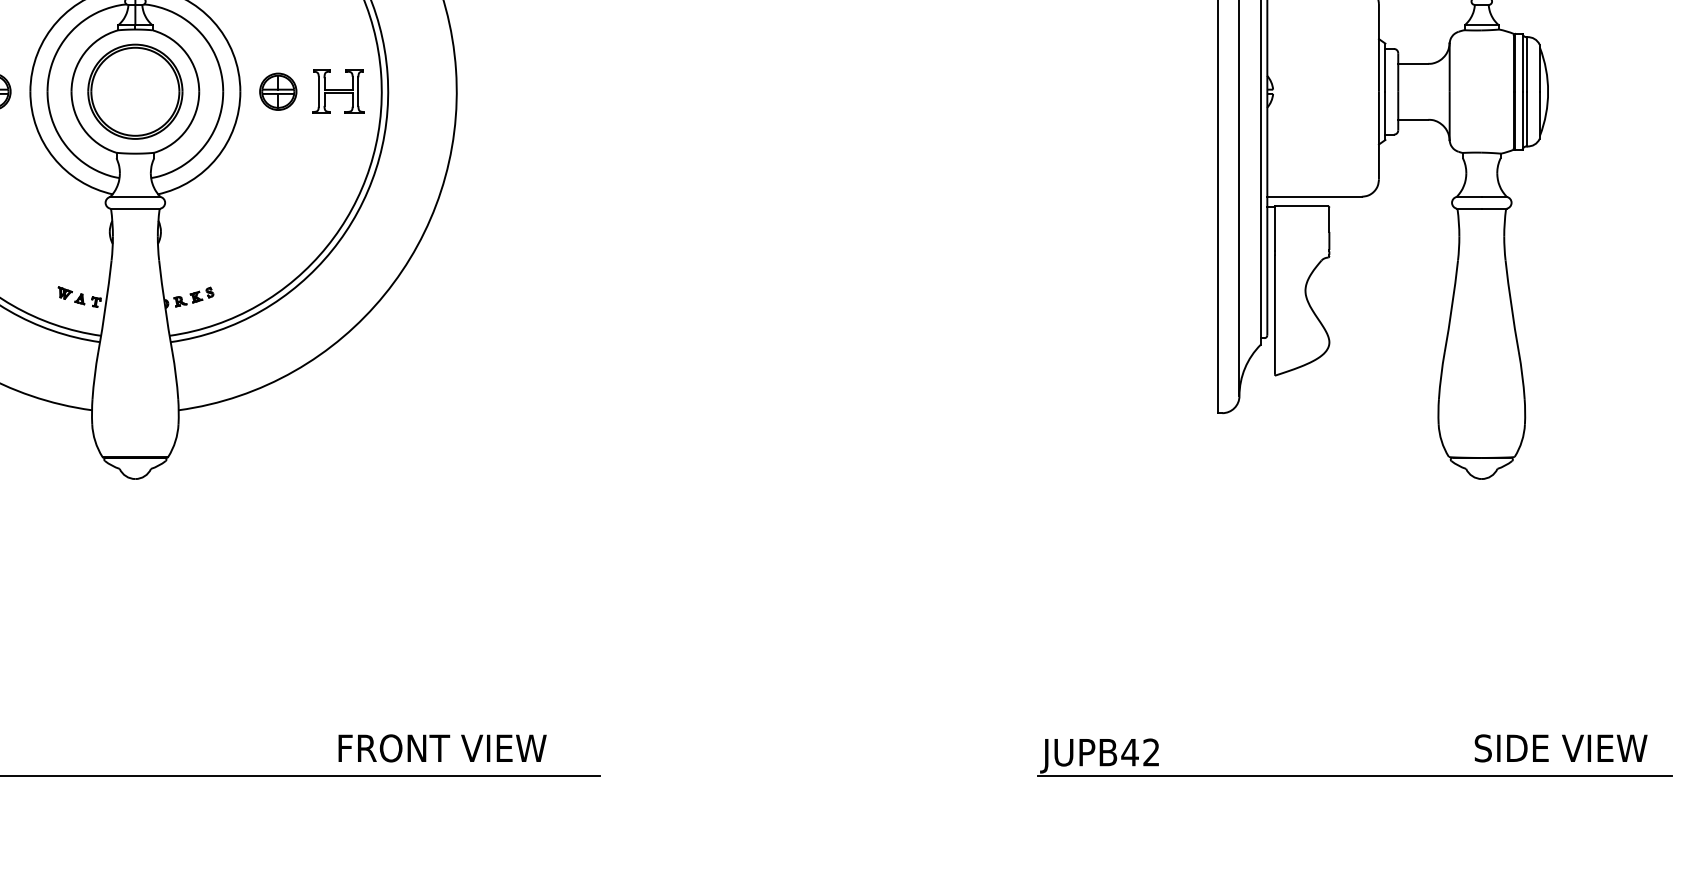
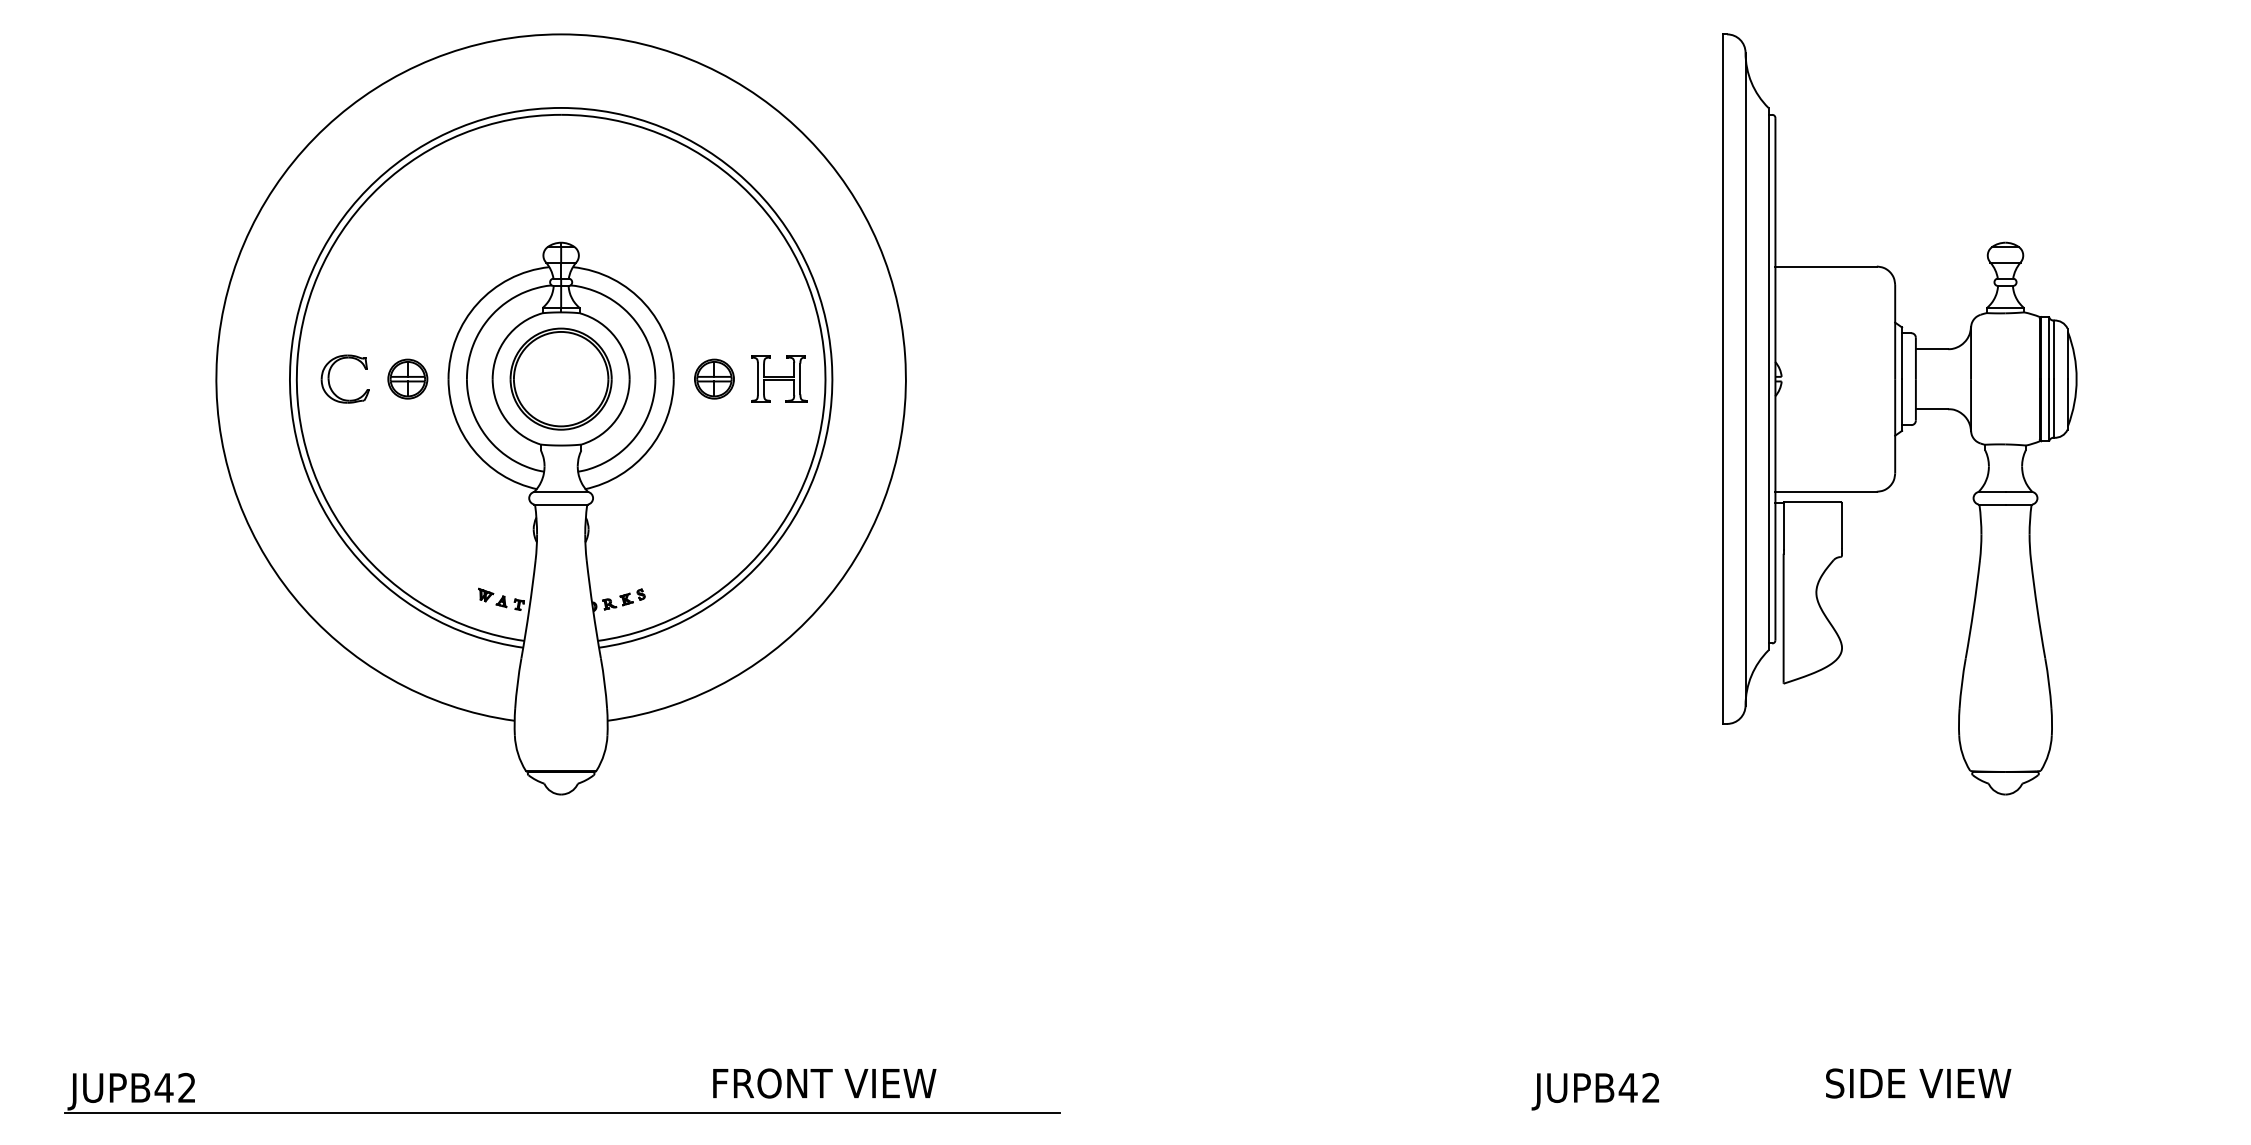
text: (442, 748) -> (824, 1083), moved
text: (1561, 748) -> (1918, 1083), moved
line: (1355, 775) -> (1869, 1112), removed

